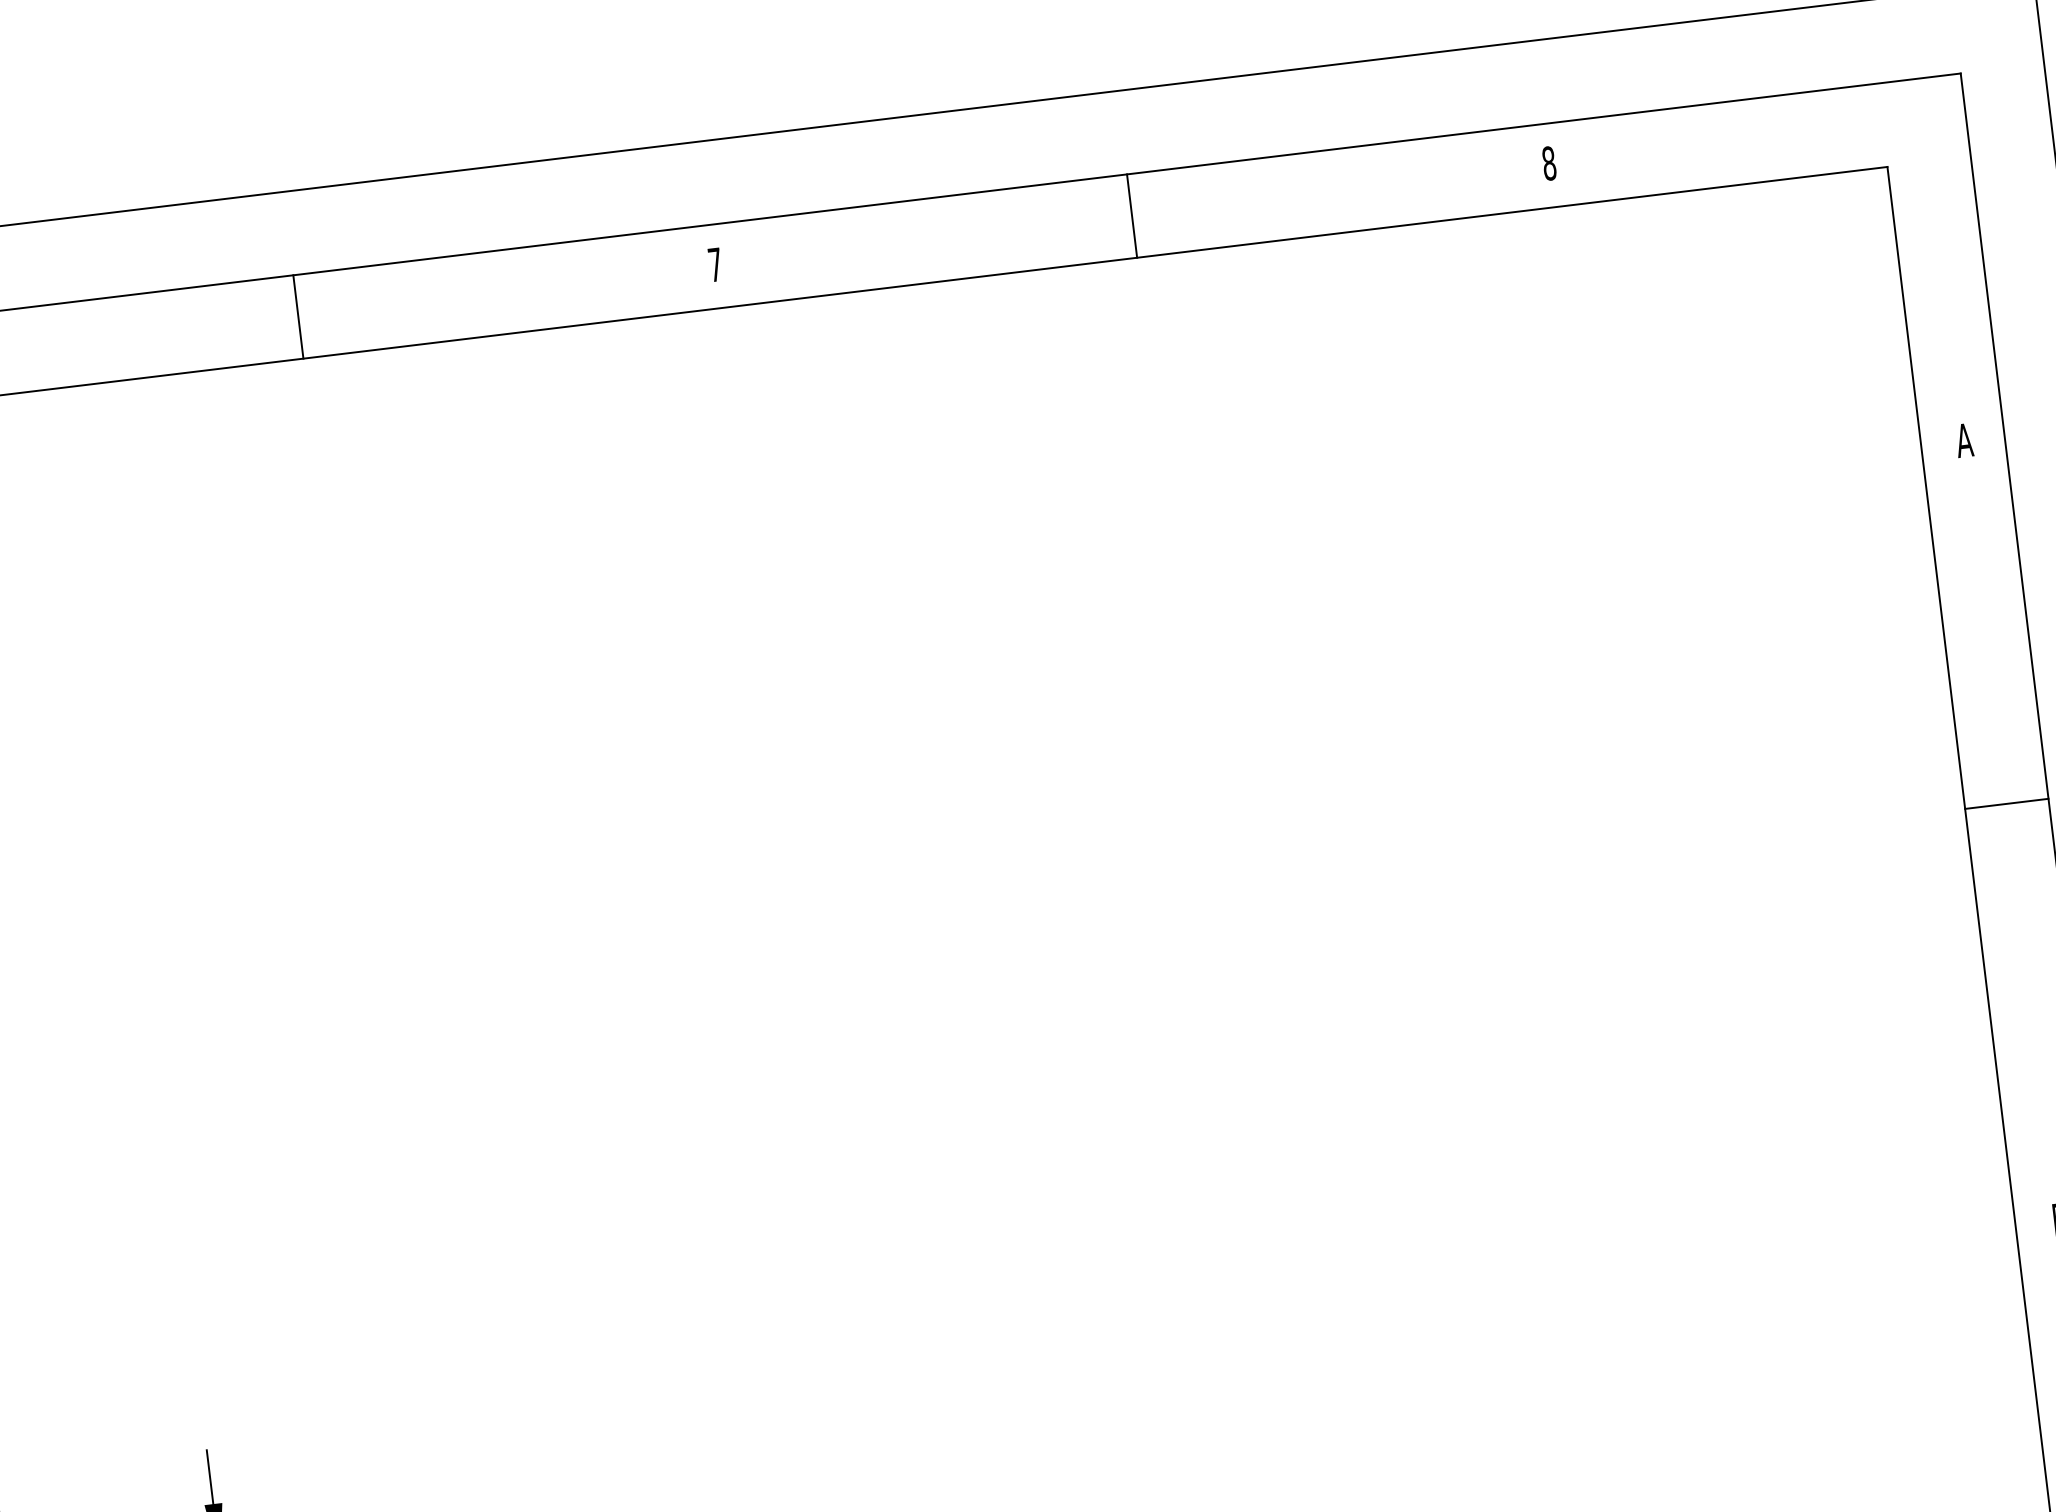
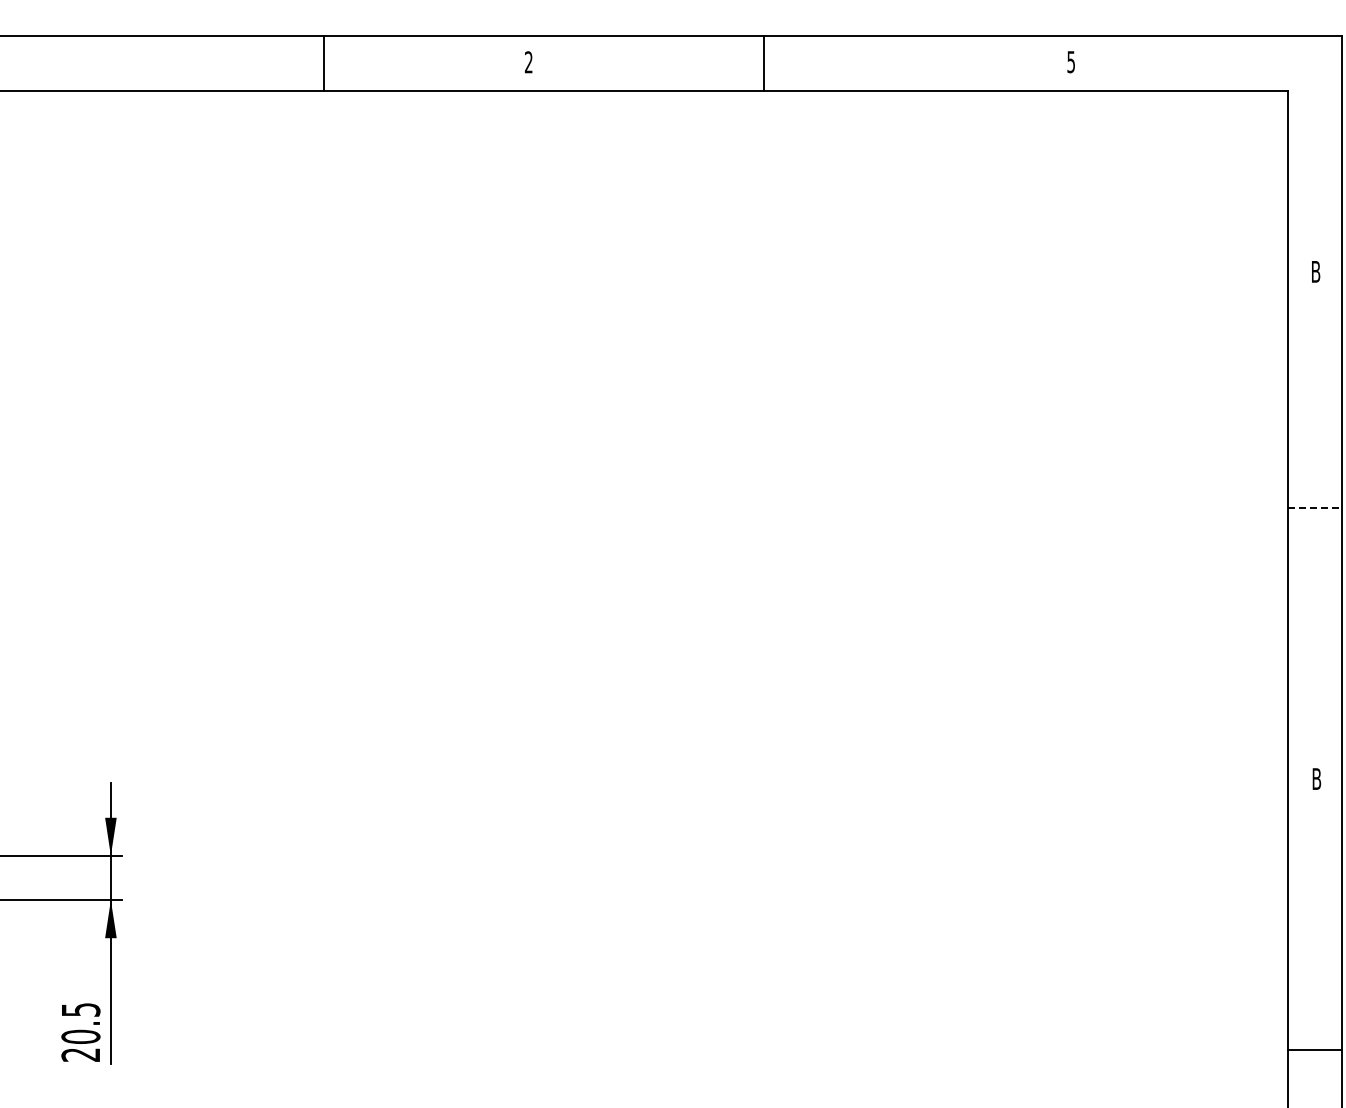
text: (1549, 164) -> (1071, 62), 8 -> 5
line: (1131, 216) -> (763, 63), moved
text: (714, 265) -> (528, 62), 7 -> 2
line: (298, 317) -> (323, 63), moved
text: (1963, 440) -> (1315, 271), A -> B
line: (2007, 804) -> (1315, 508), solid -> dashed

